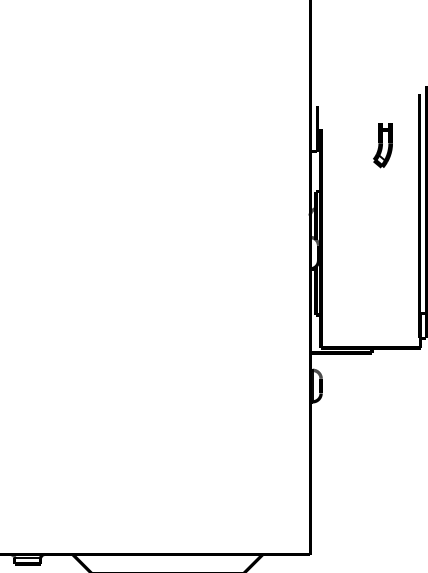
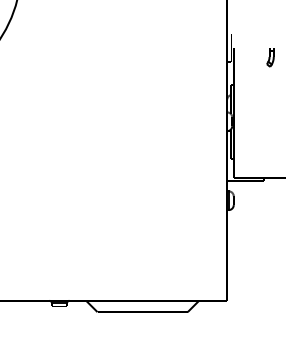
part: (382, 144) -> (270, 57), size x0.71

